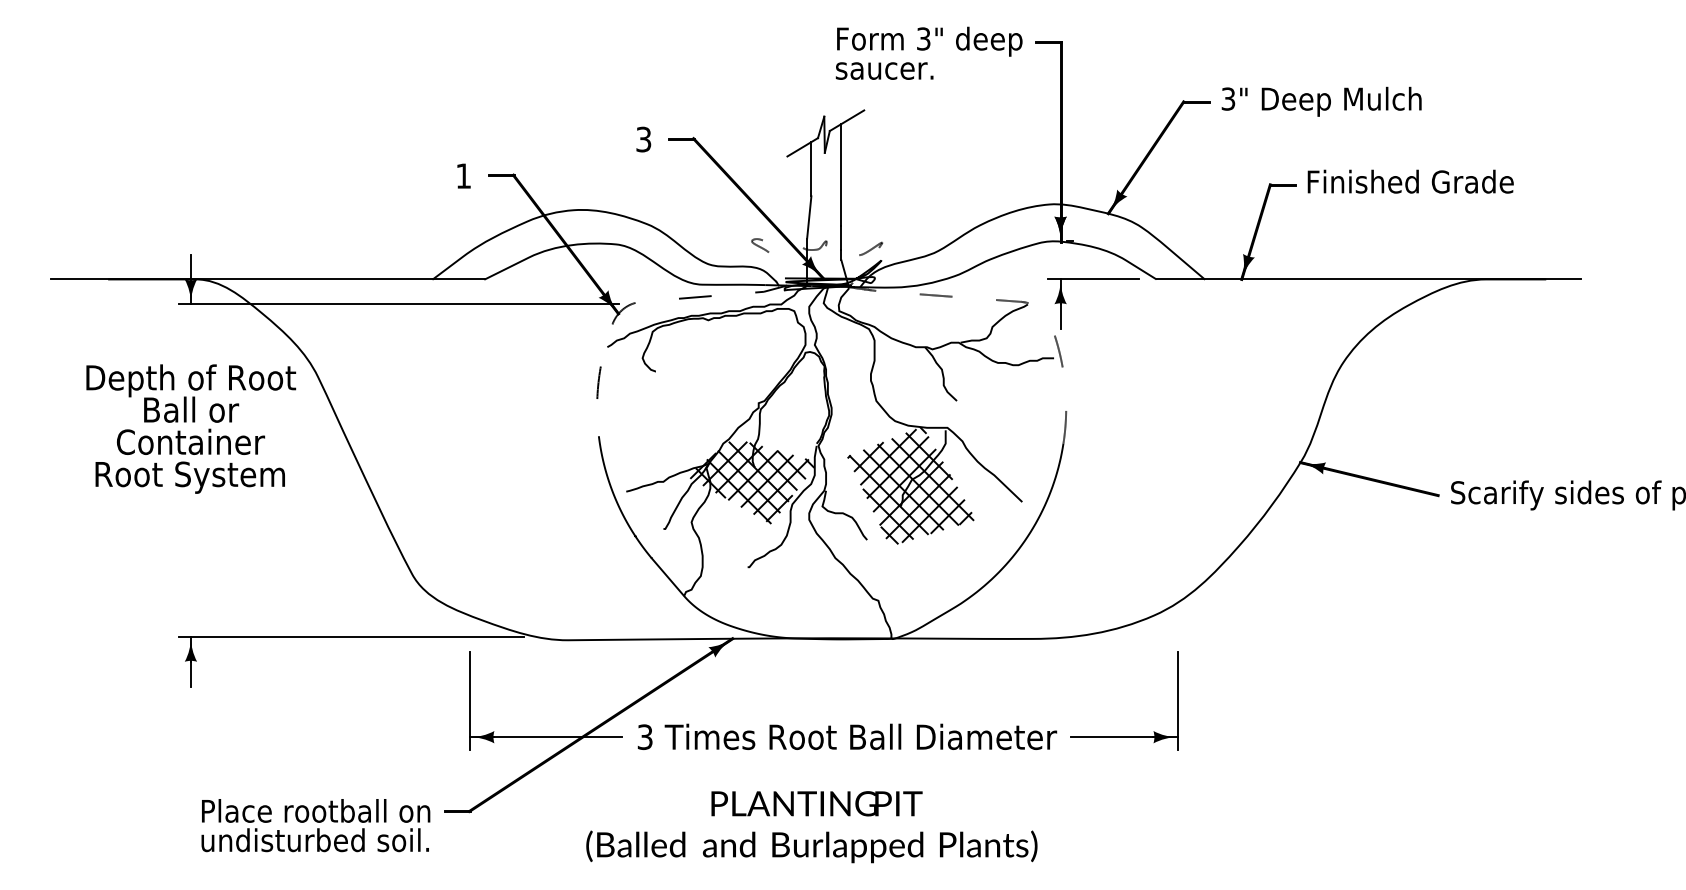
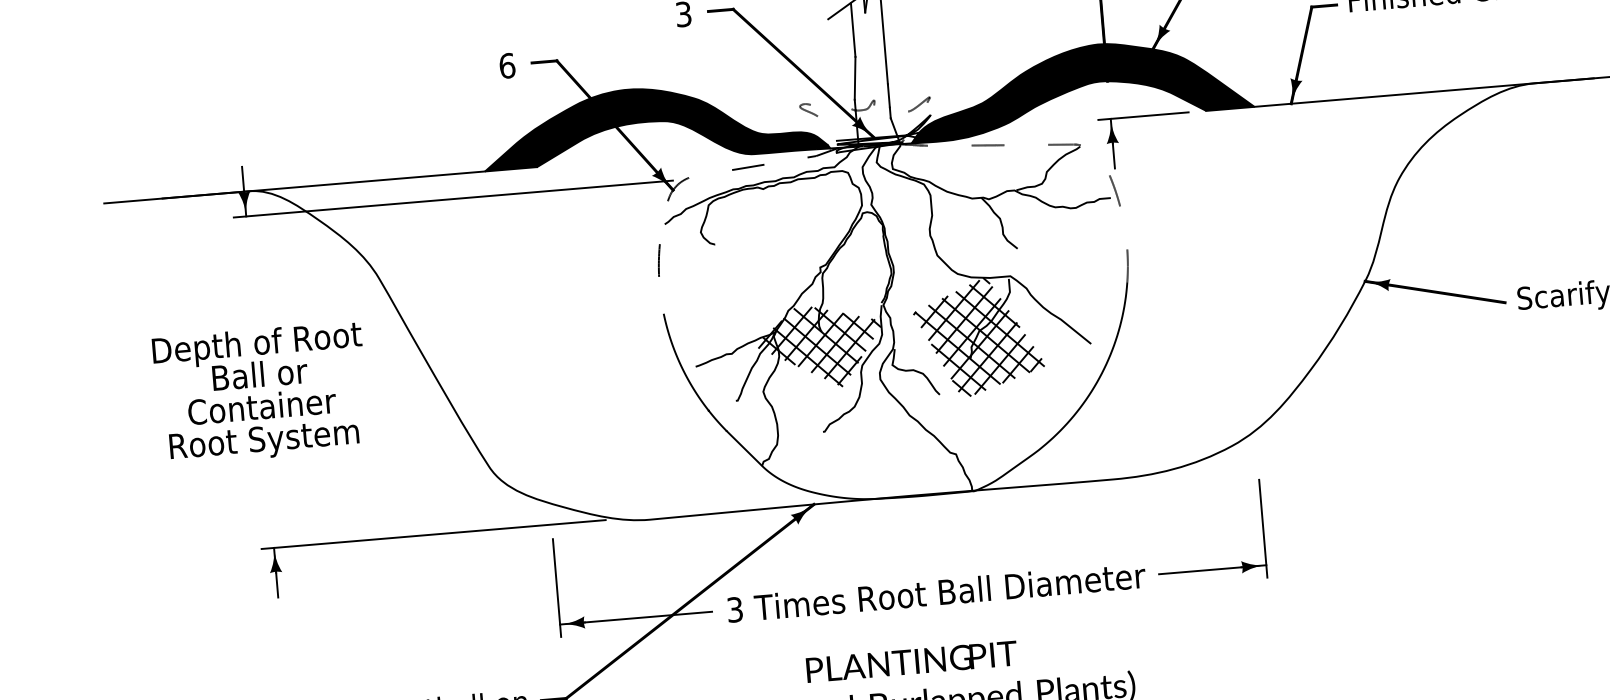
text: (463, 175) -> (507, 65), 1 -> 6
fill: (1032, 245) -> (1079, 87), added
fill: (605, 247) -> (654, 125), added
text: (191, 428) -> (261, 393), moved

